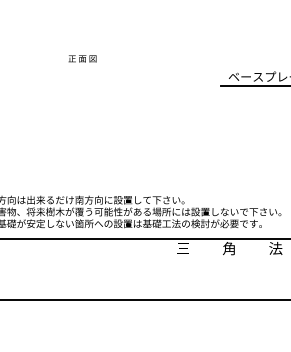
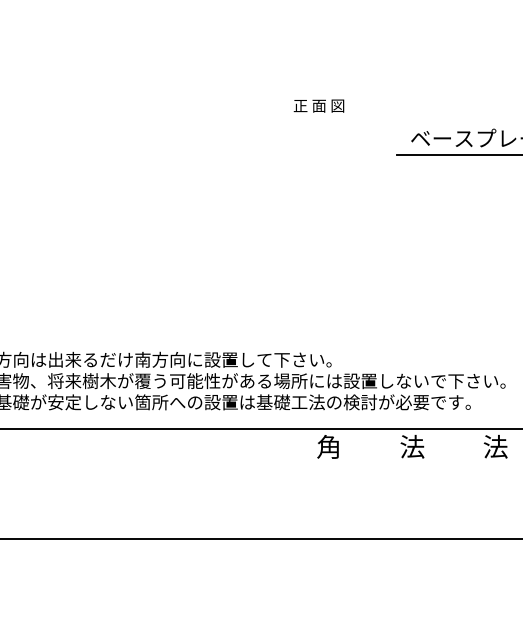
text: (82, 58) -> (319, 105), moved
text: (182, 248) -> (327, 446), 三 -> 角
text: (229, 248) -> (412, 446), 角 -> 法

